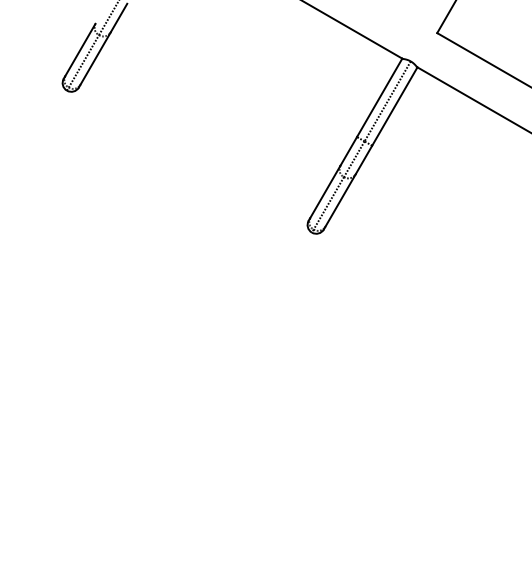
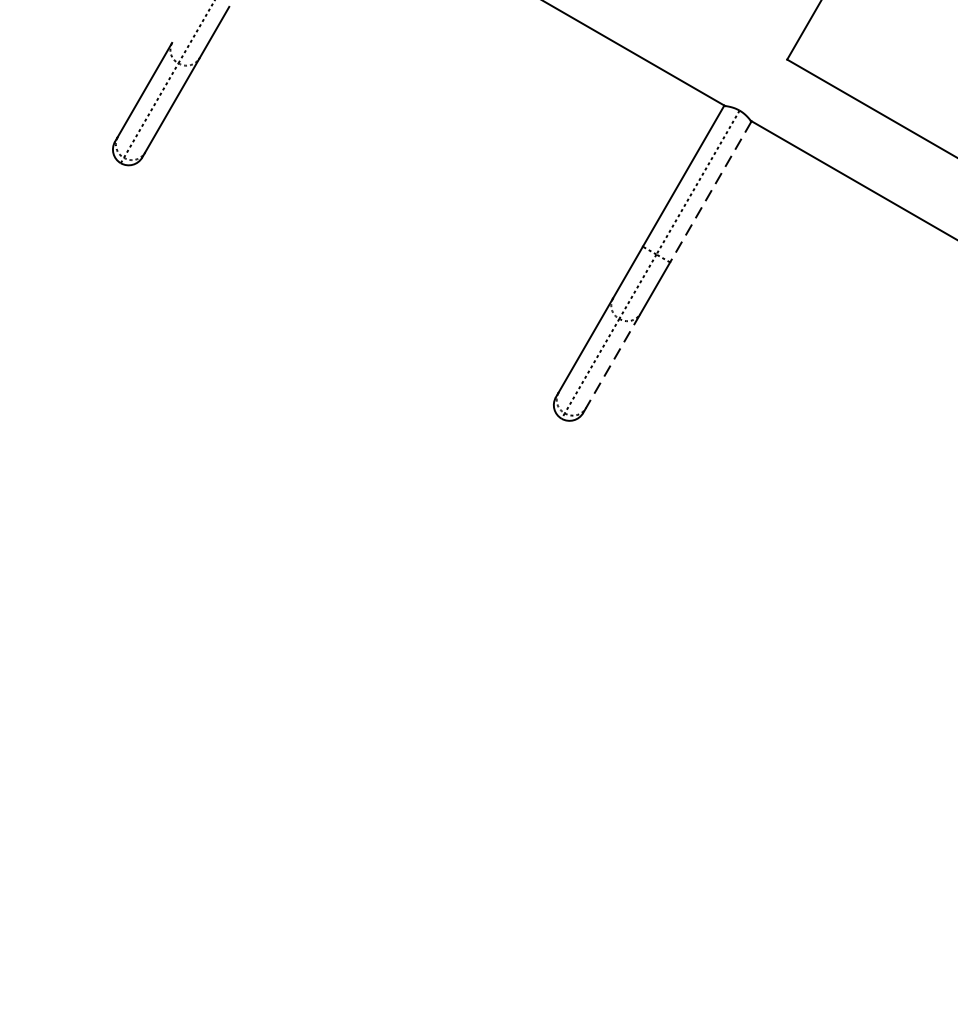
line: (394, 107) -> (710, 193), solid -> dashed
line: (340, 201) -> (613, 362), solid -> dashed

